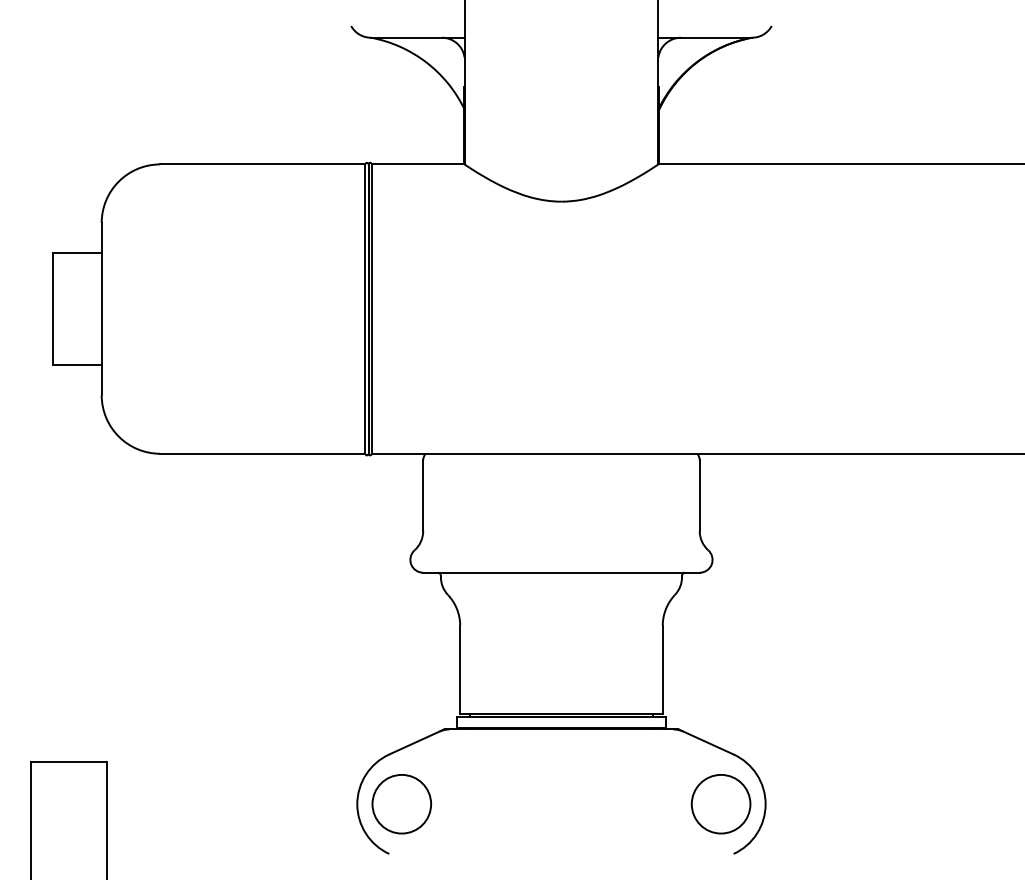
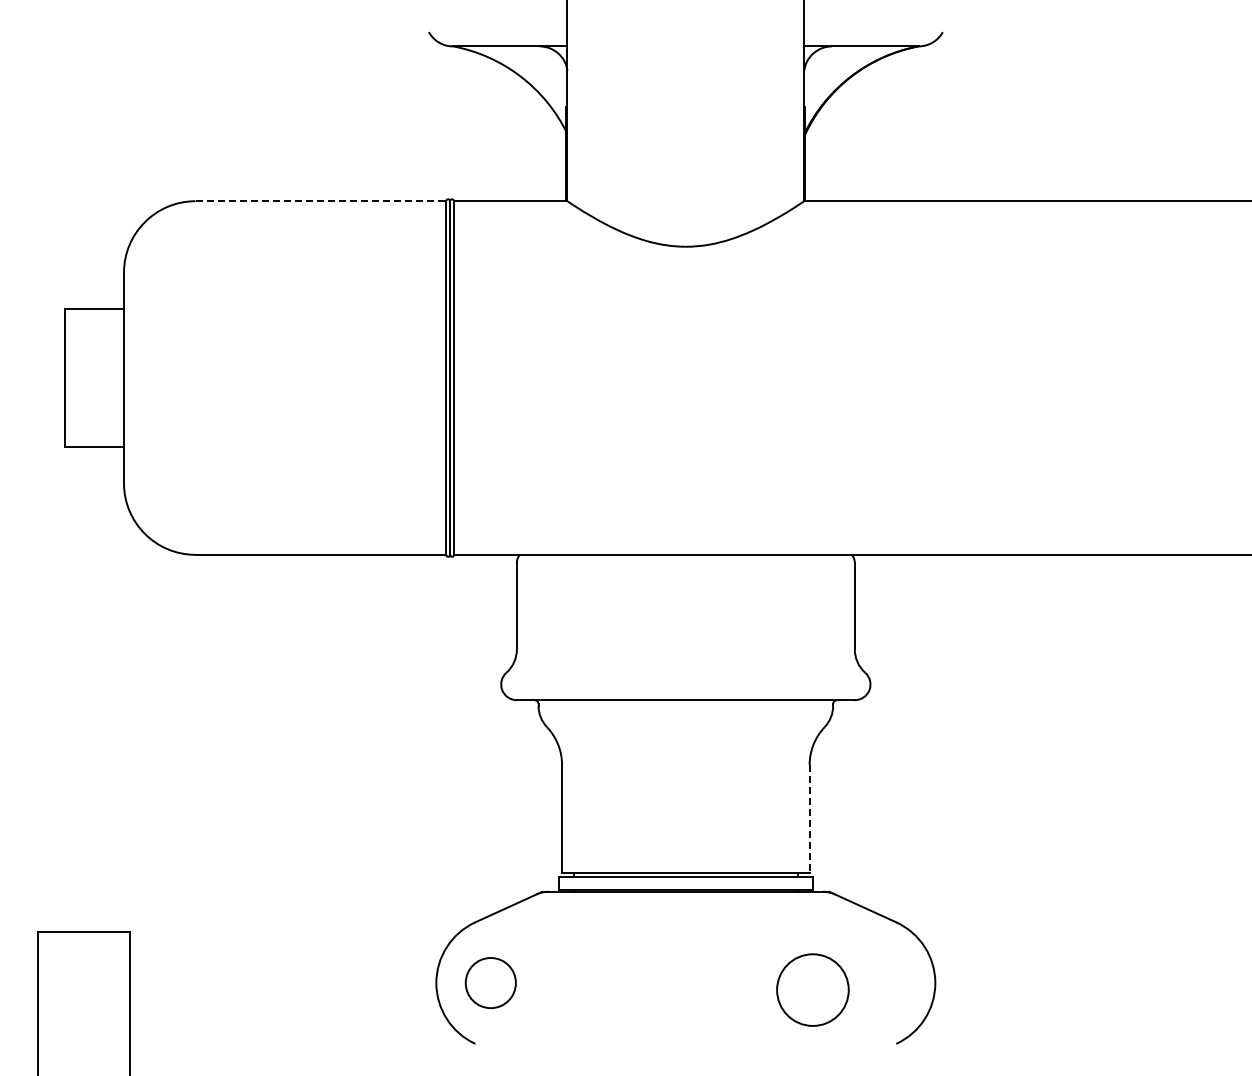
line: (263, 164) -> (321, 201), solid -> dashed
line: (662, 670) -> (809, 819), solid -> dashed
circle: (401, 803) -> (490, 982), size x0.7
circle: (720, 803) -> (812, 989), moved

